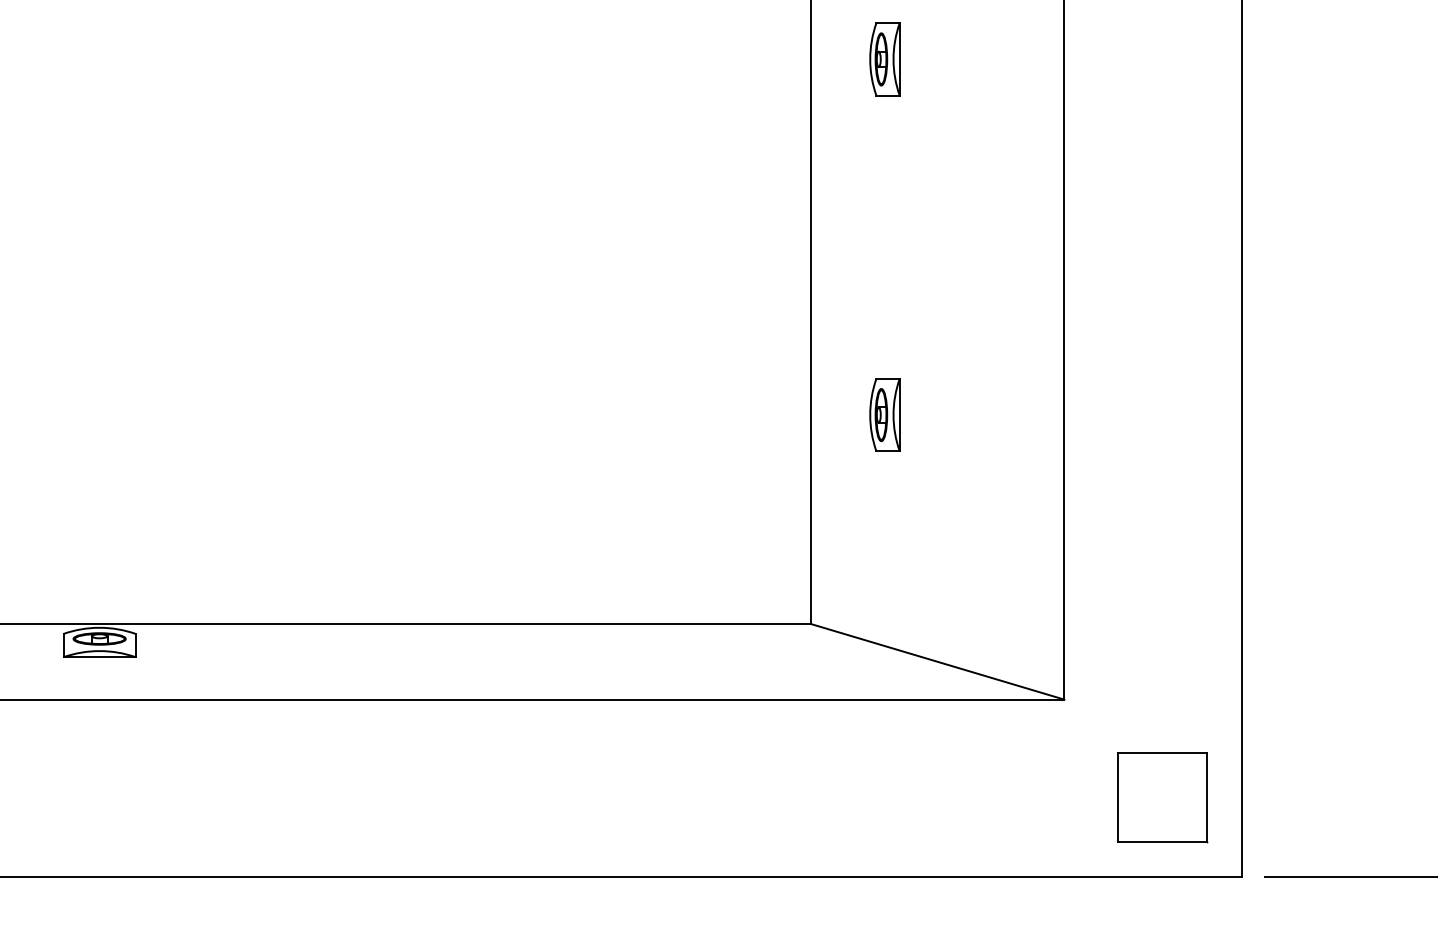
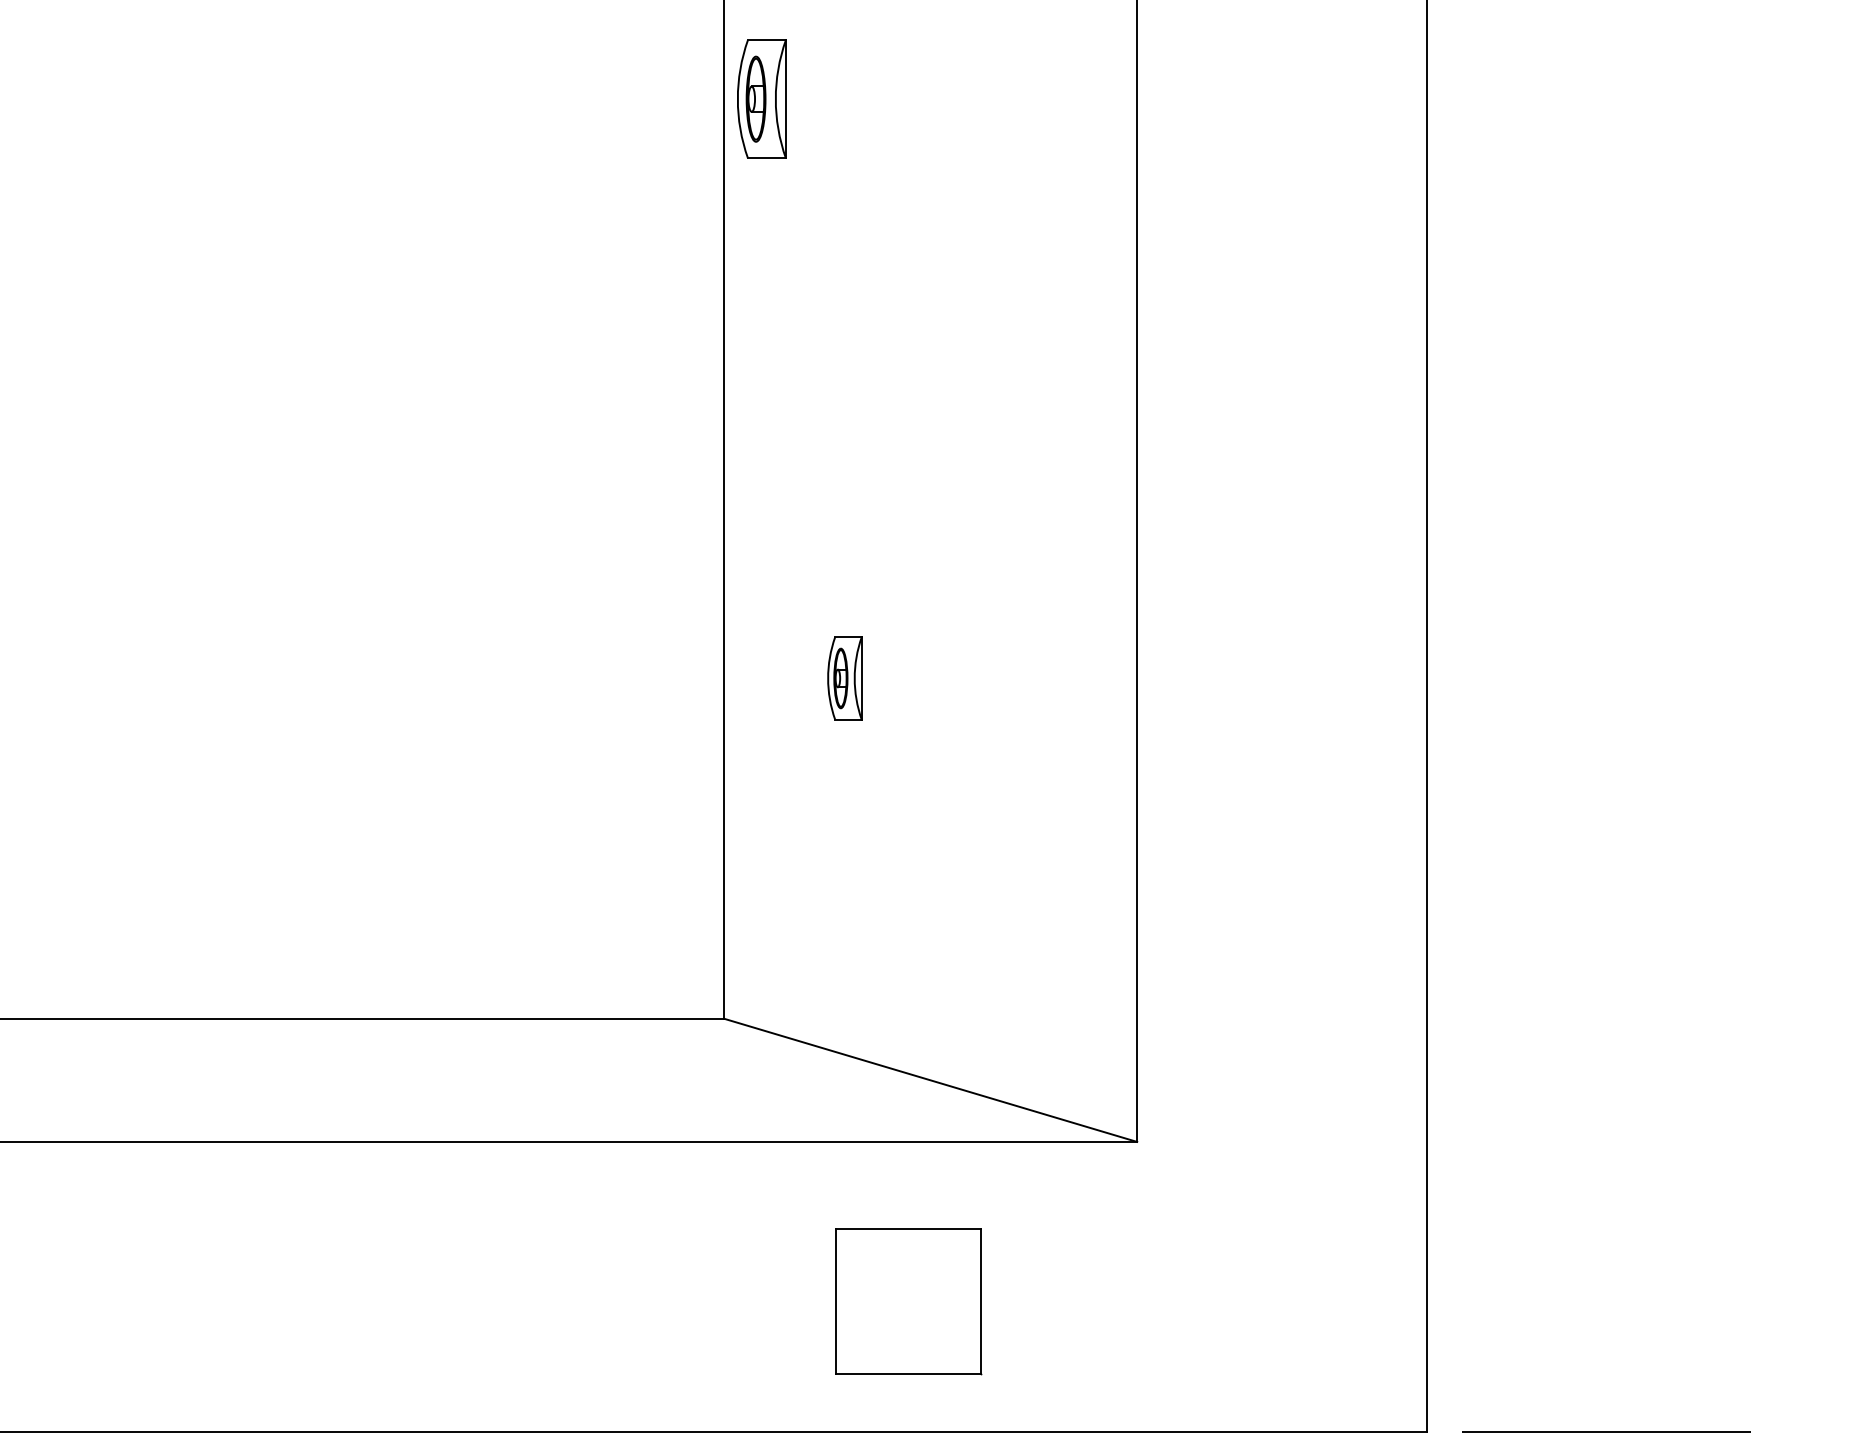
part: (884, 59) -> (761, 99), moved
part: (884, 414) -> (844, 677), size x0.7
part: (1162, 797) -> (909, 1301), moved

